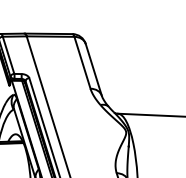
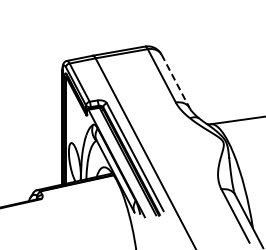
line: (93, 70) -> (175, 81), solid -> dashed

